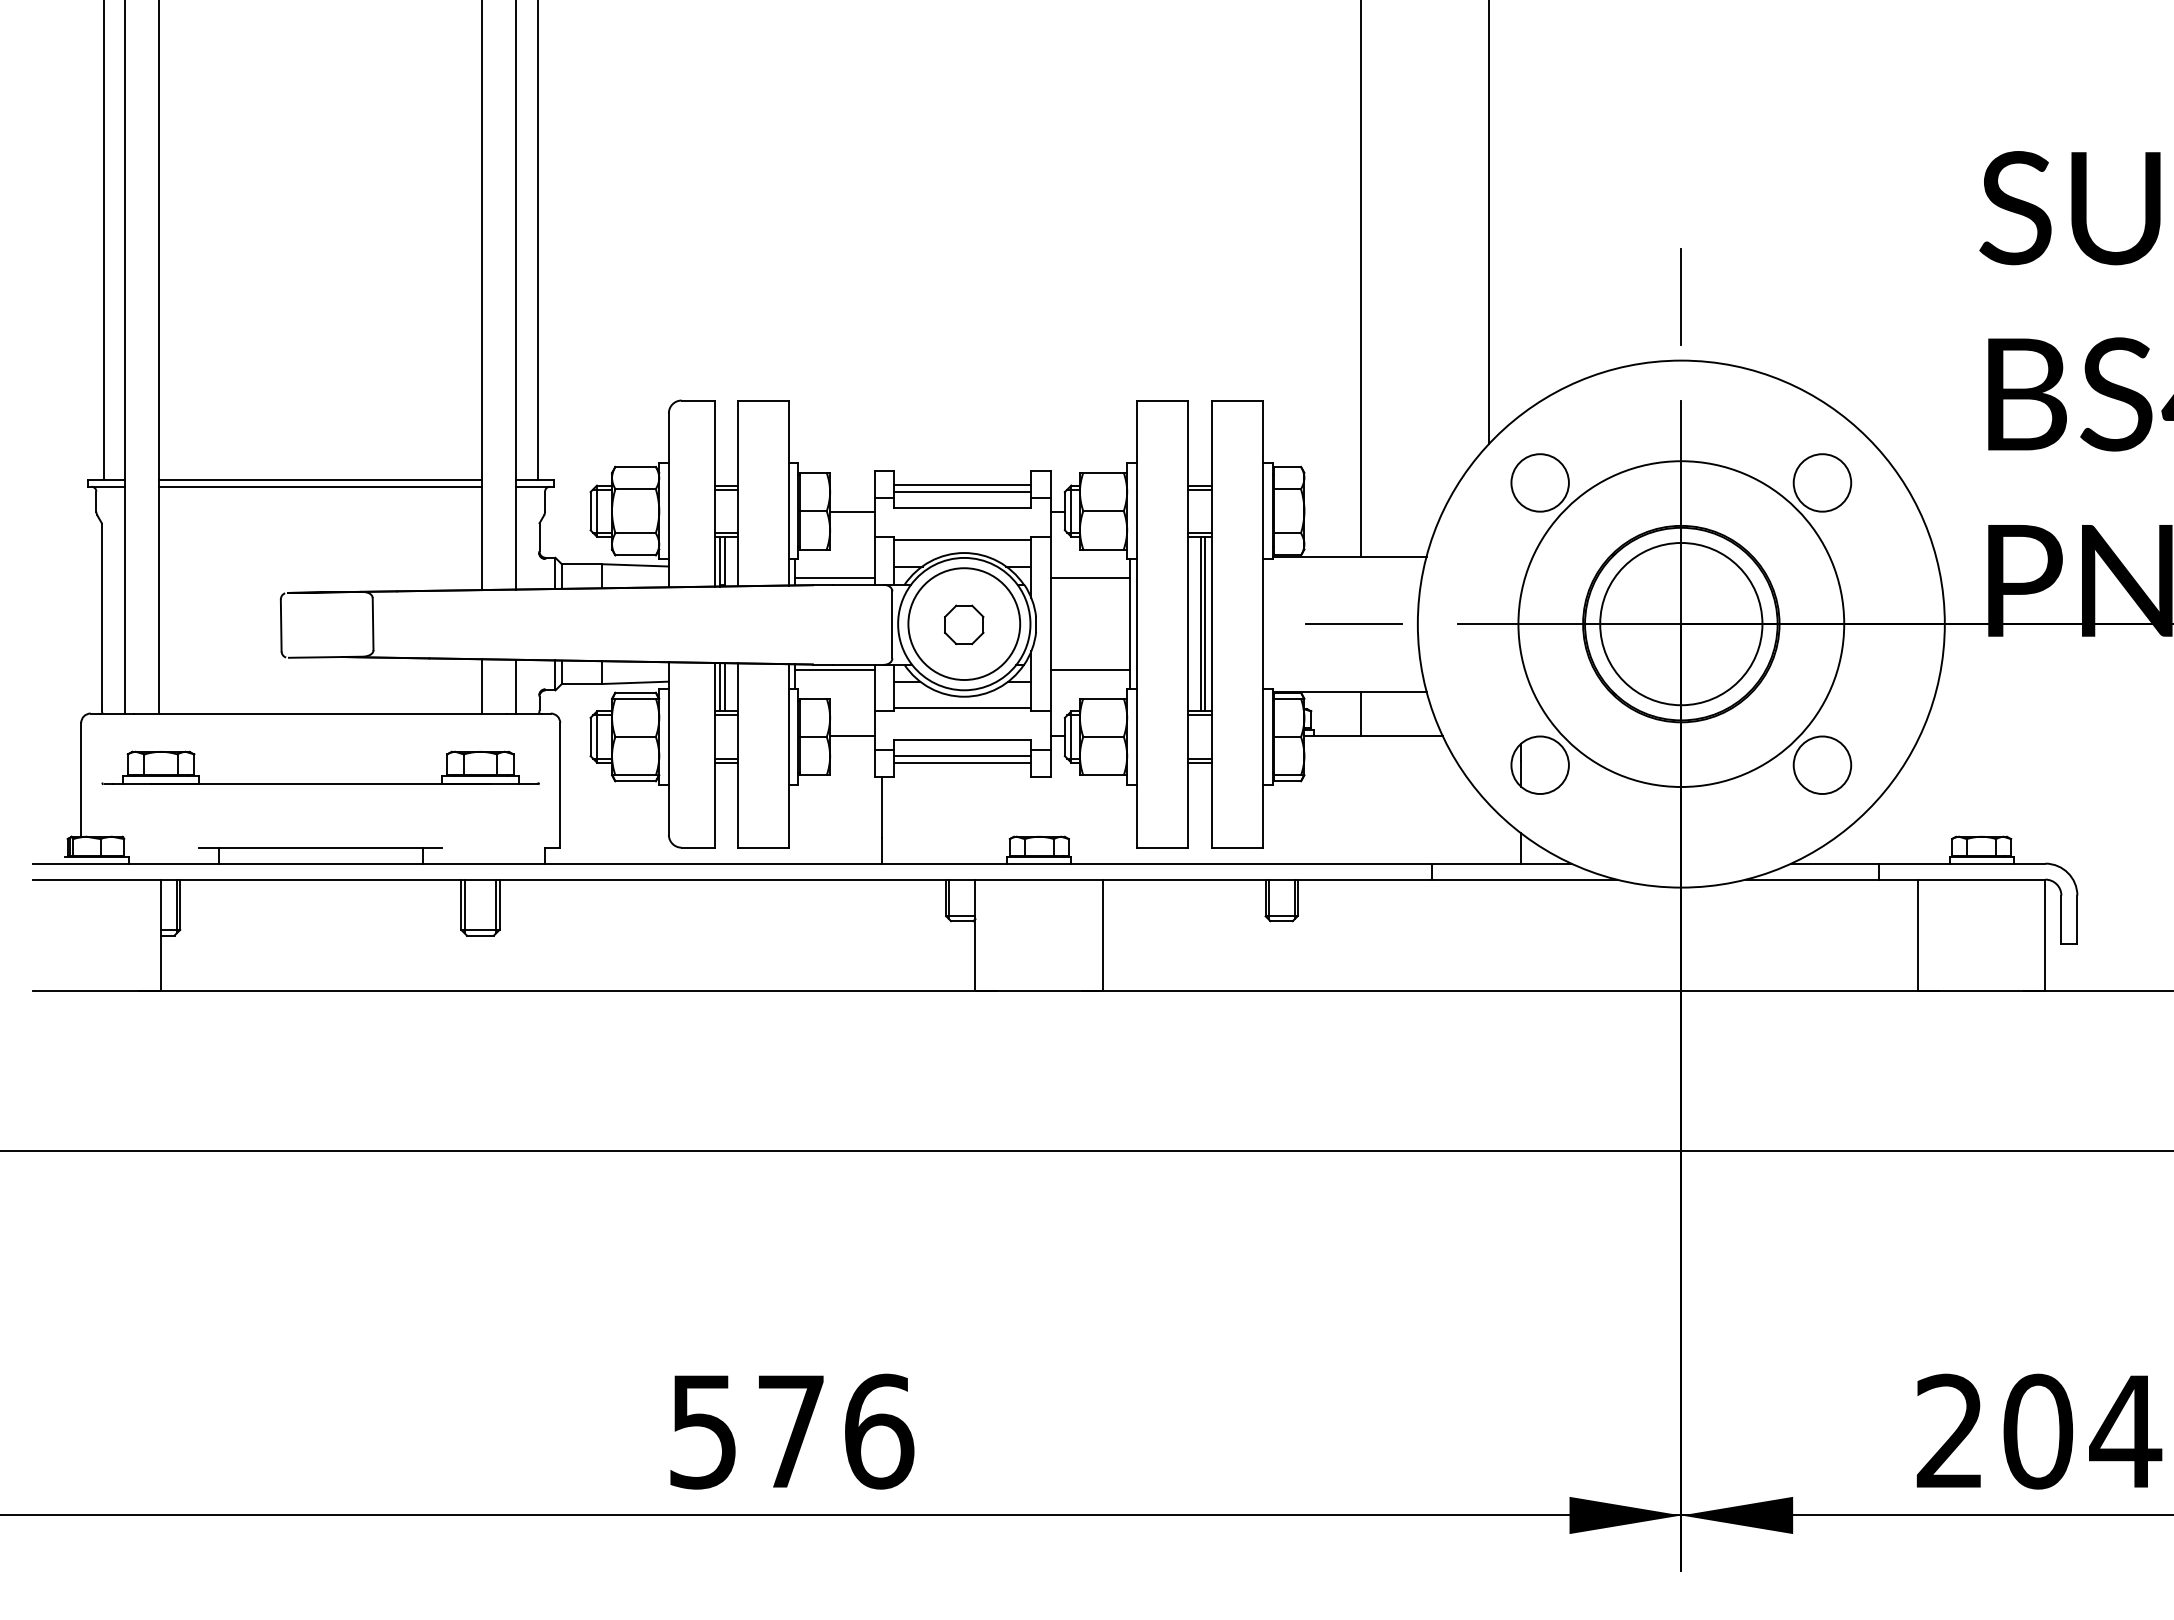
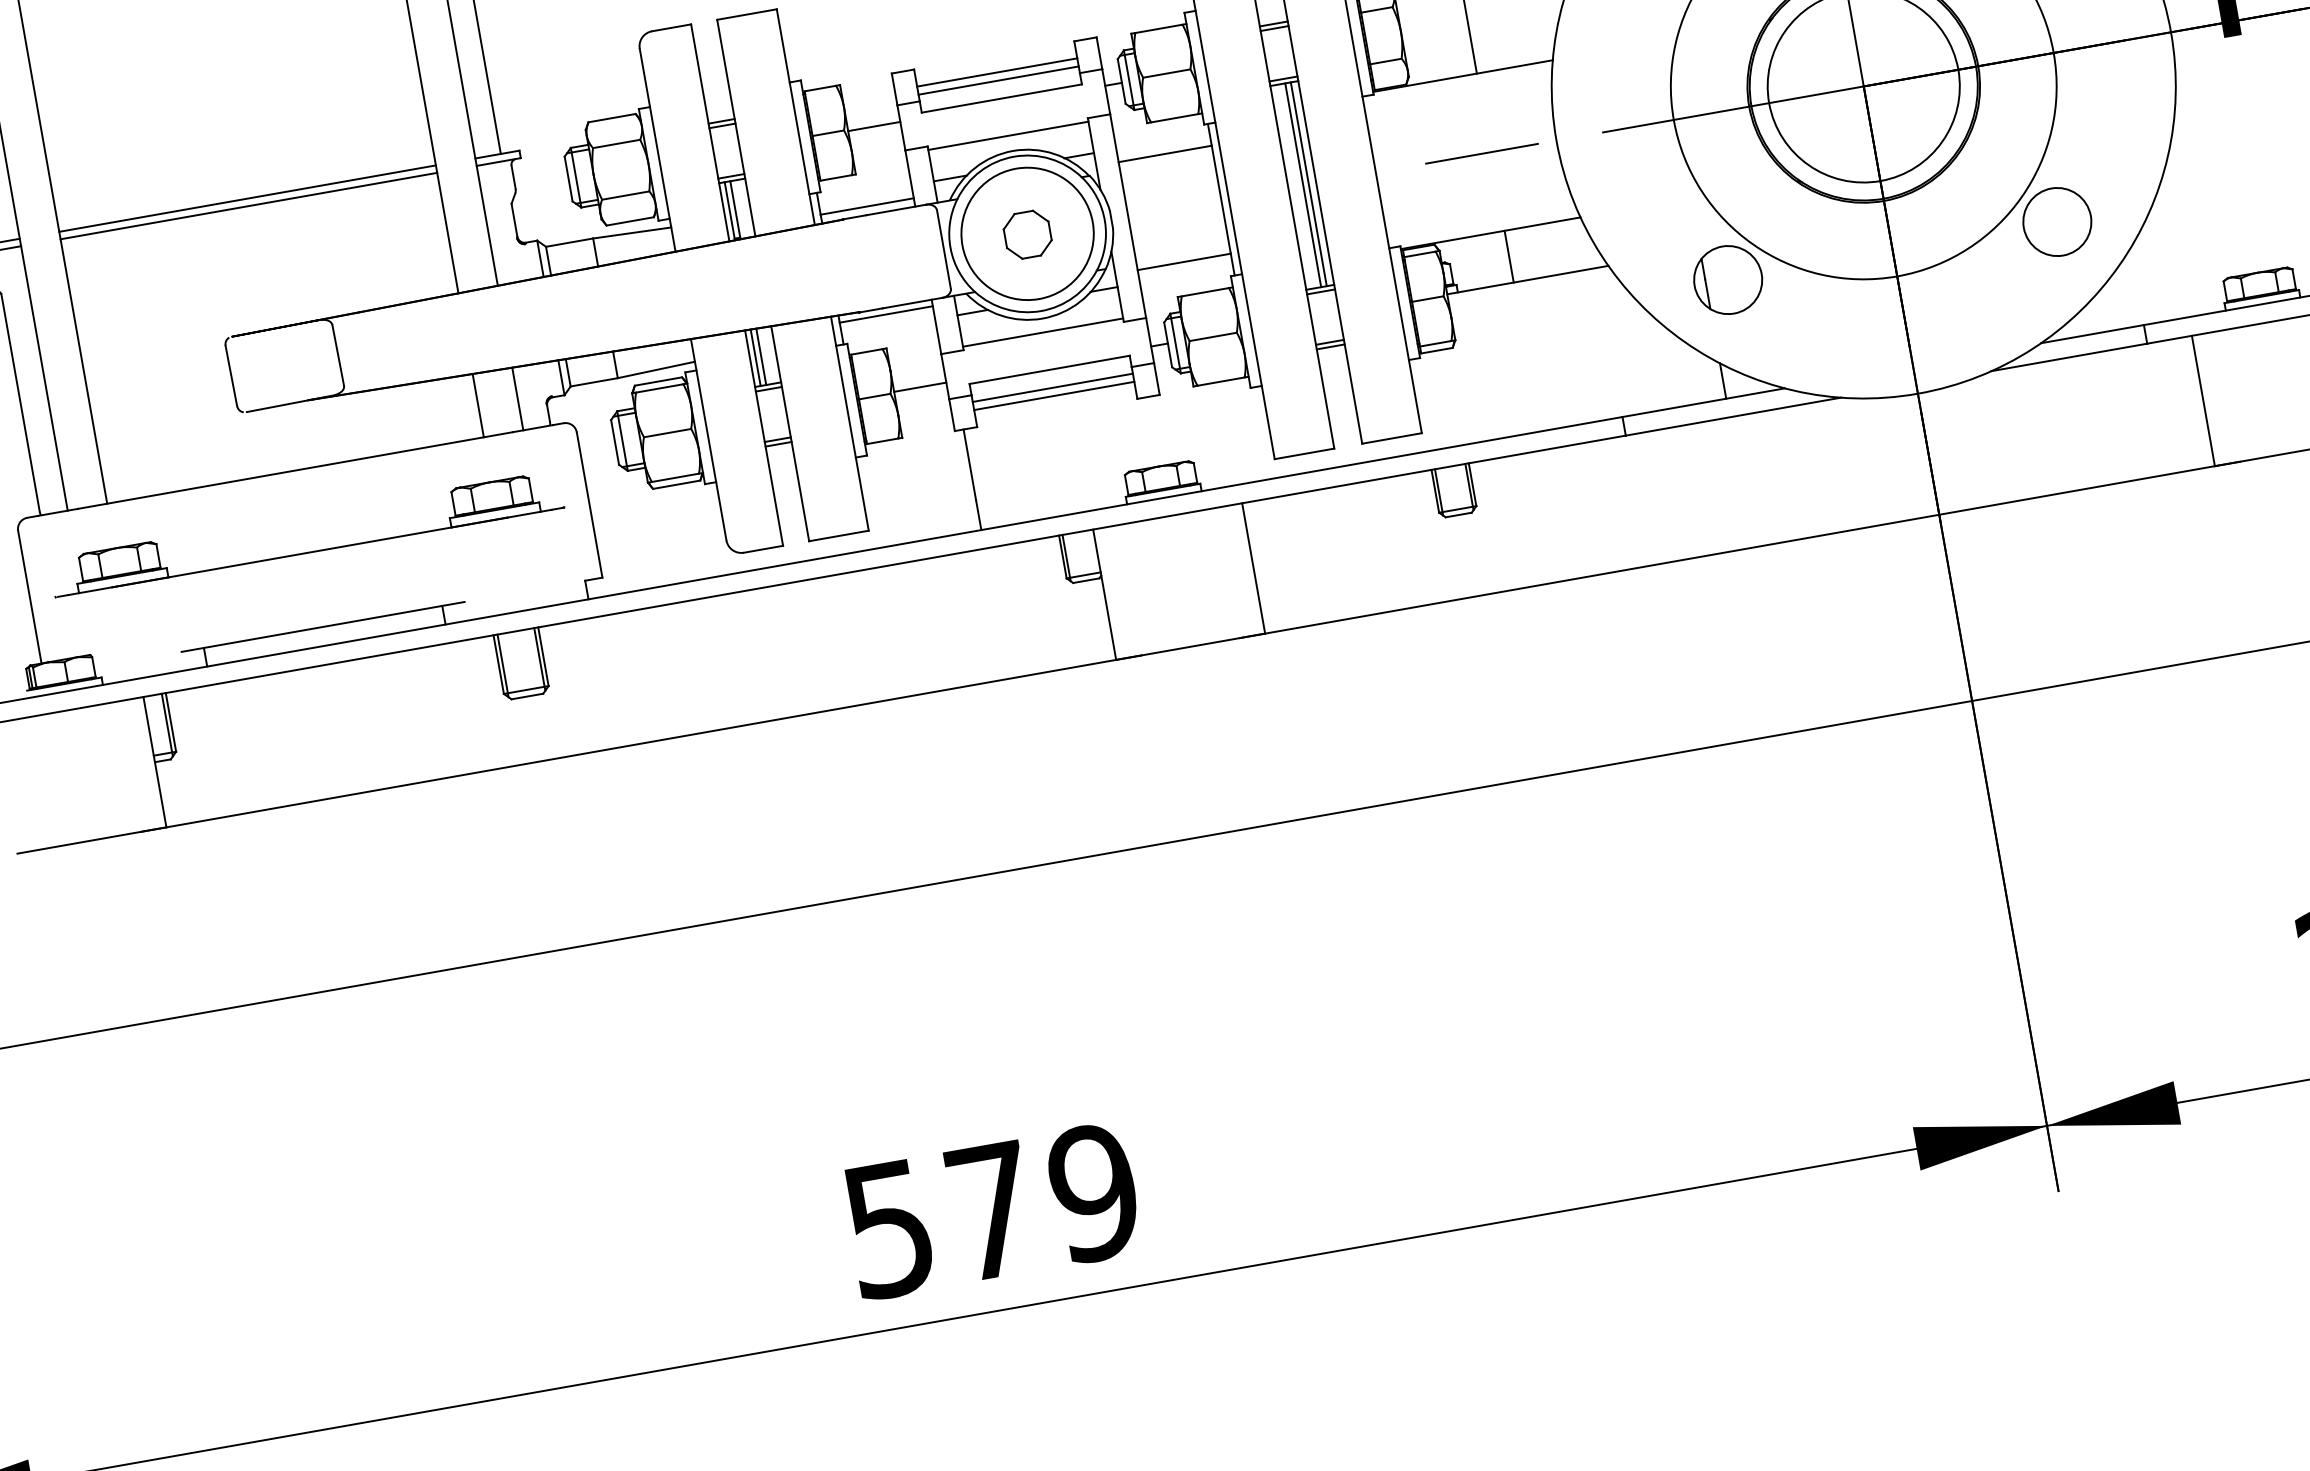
text: (879, 1431) -> (1094, 1192), 576 -> 579

